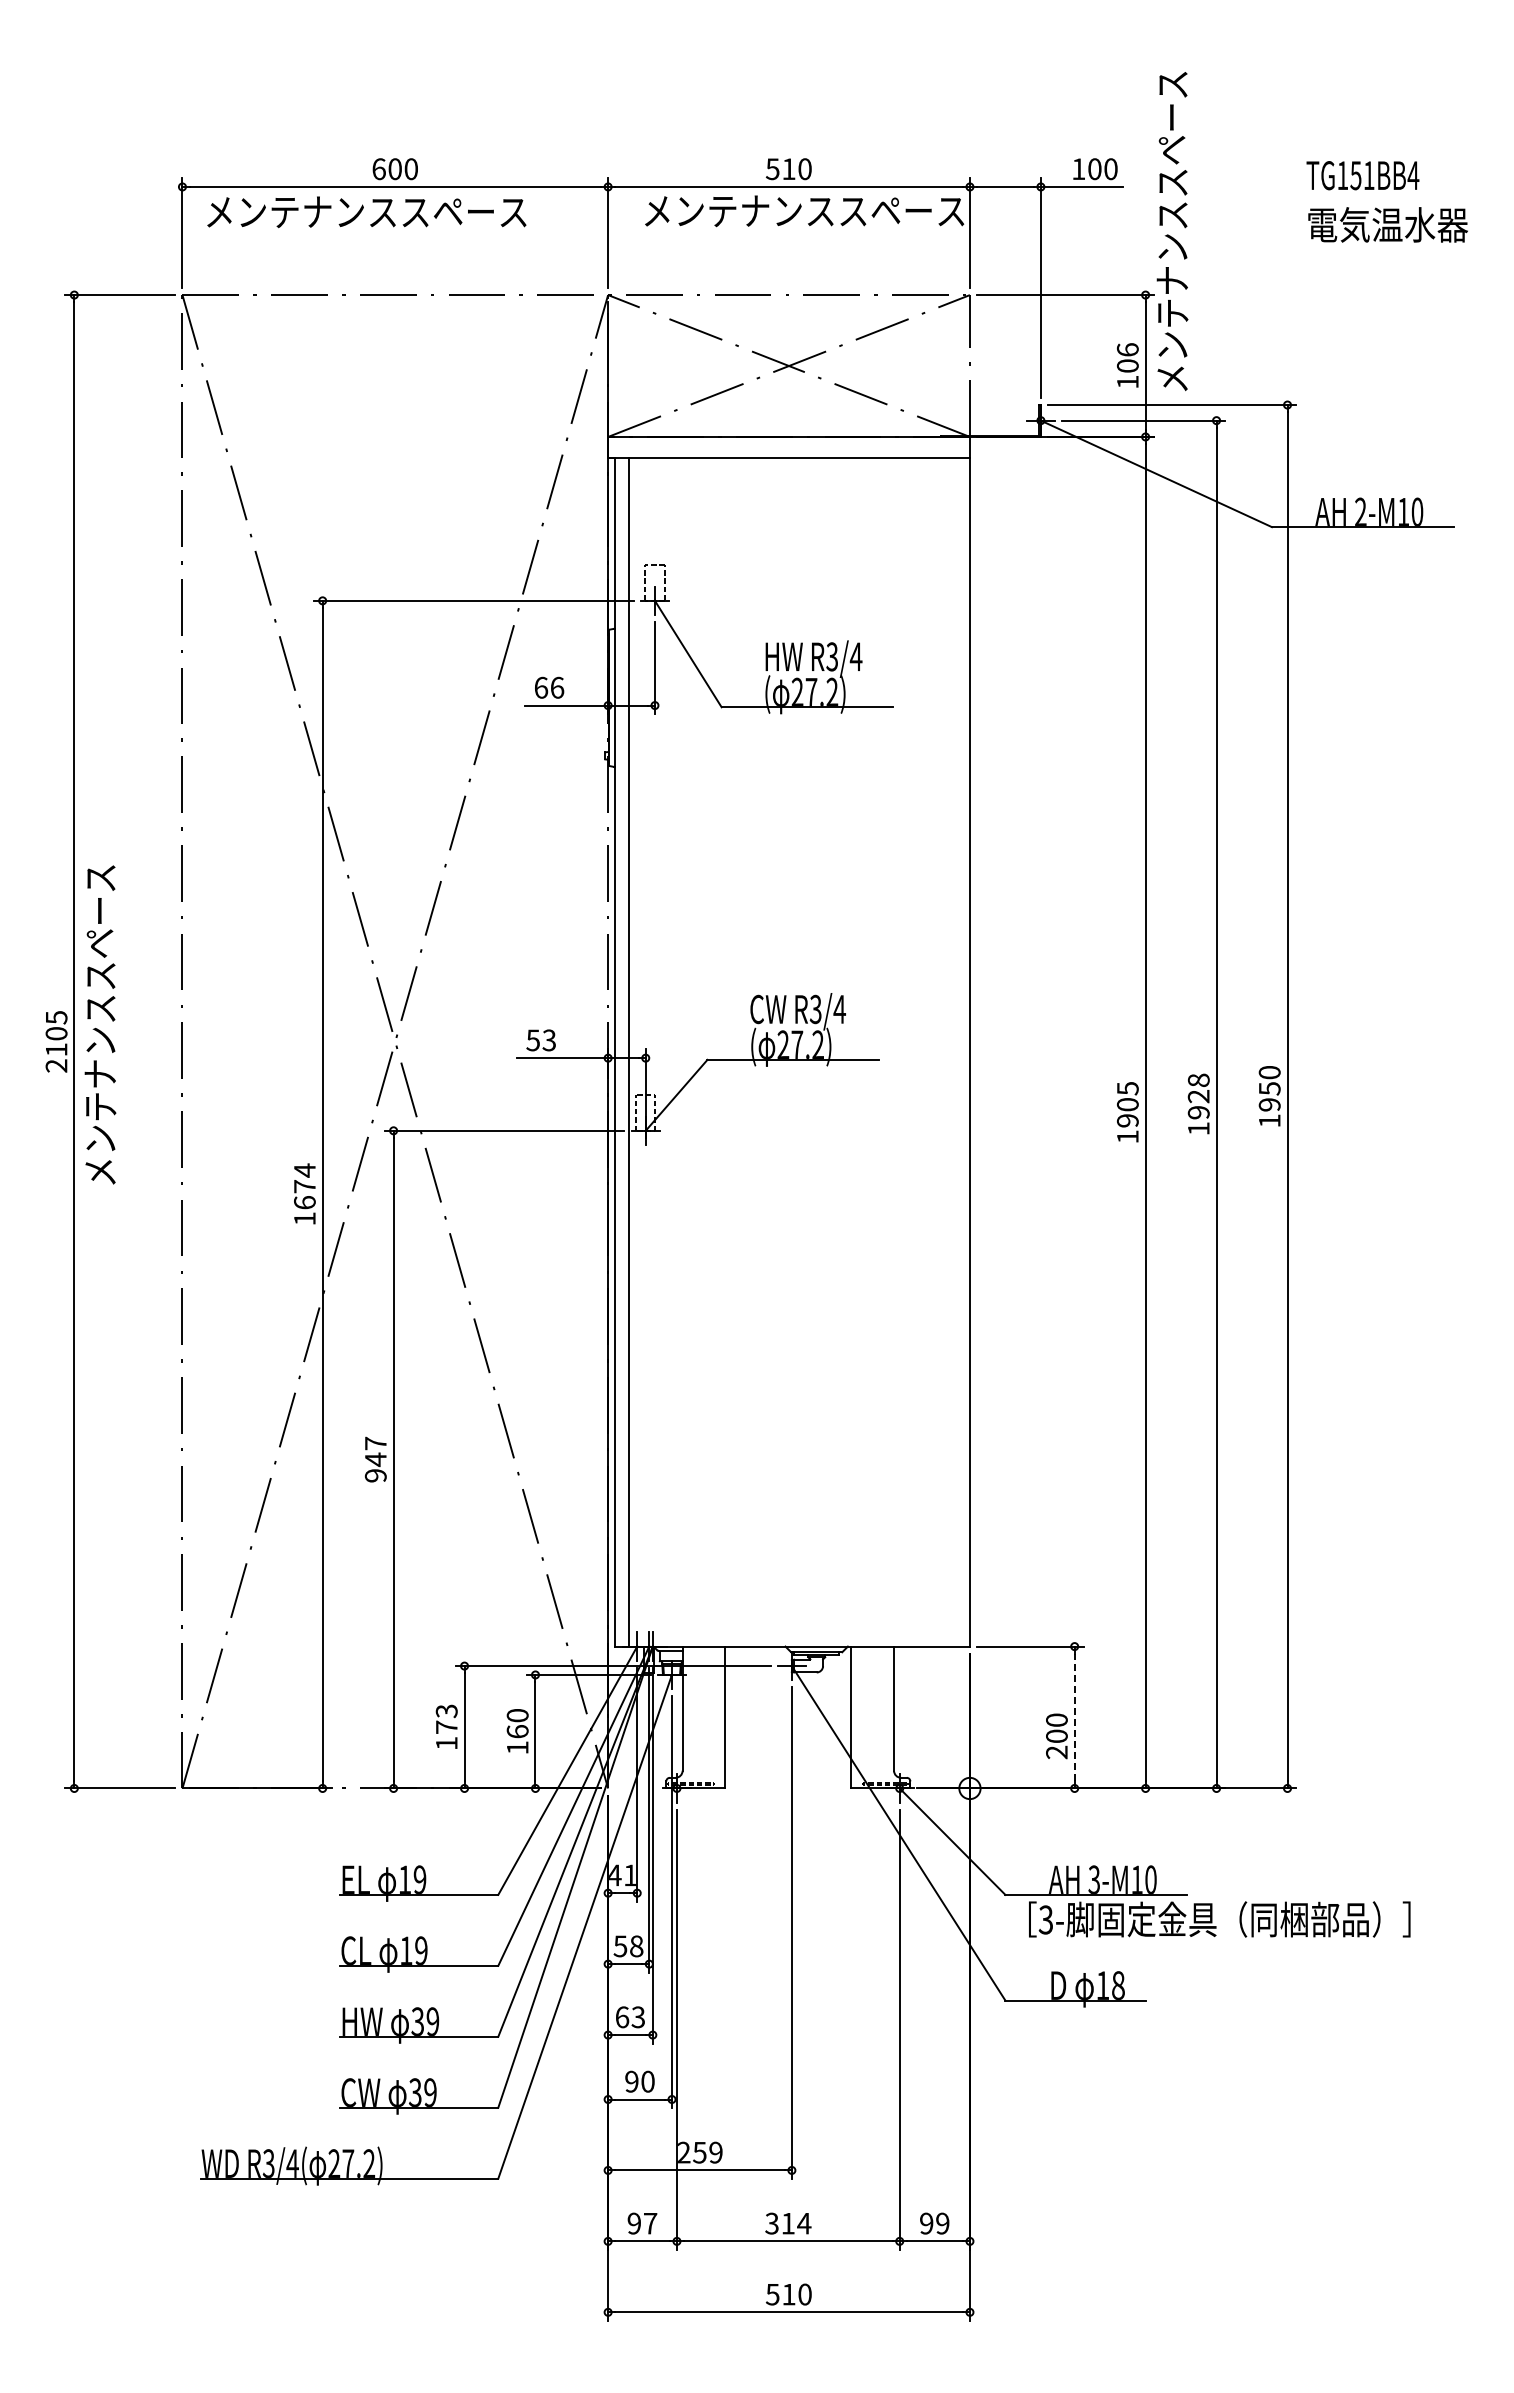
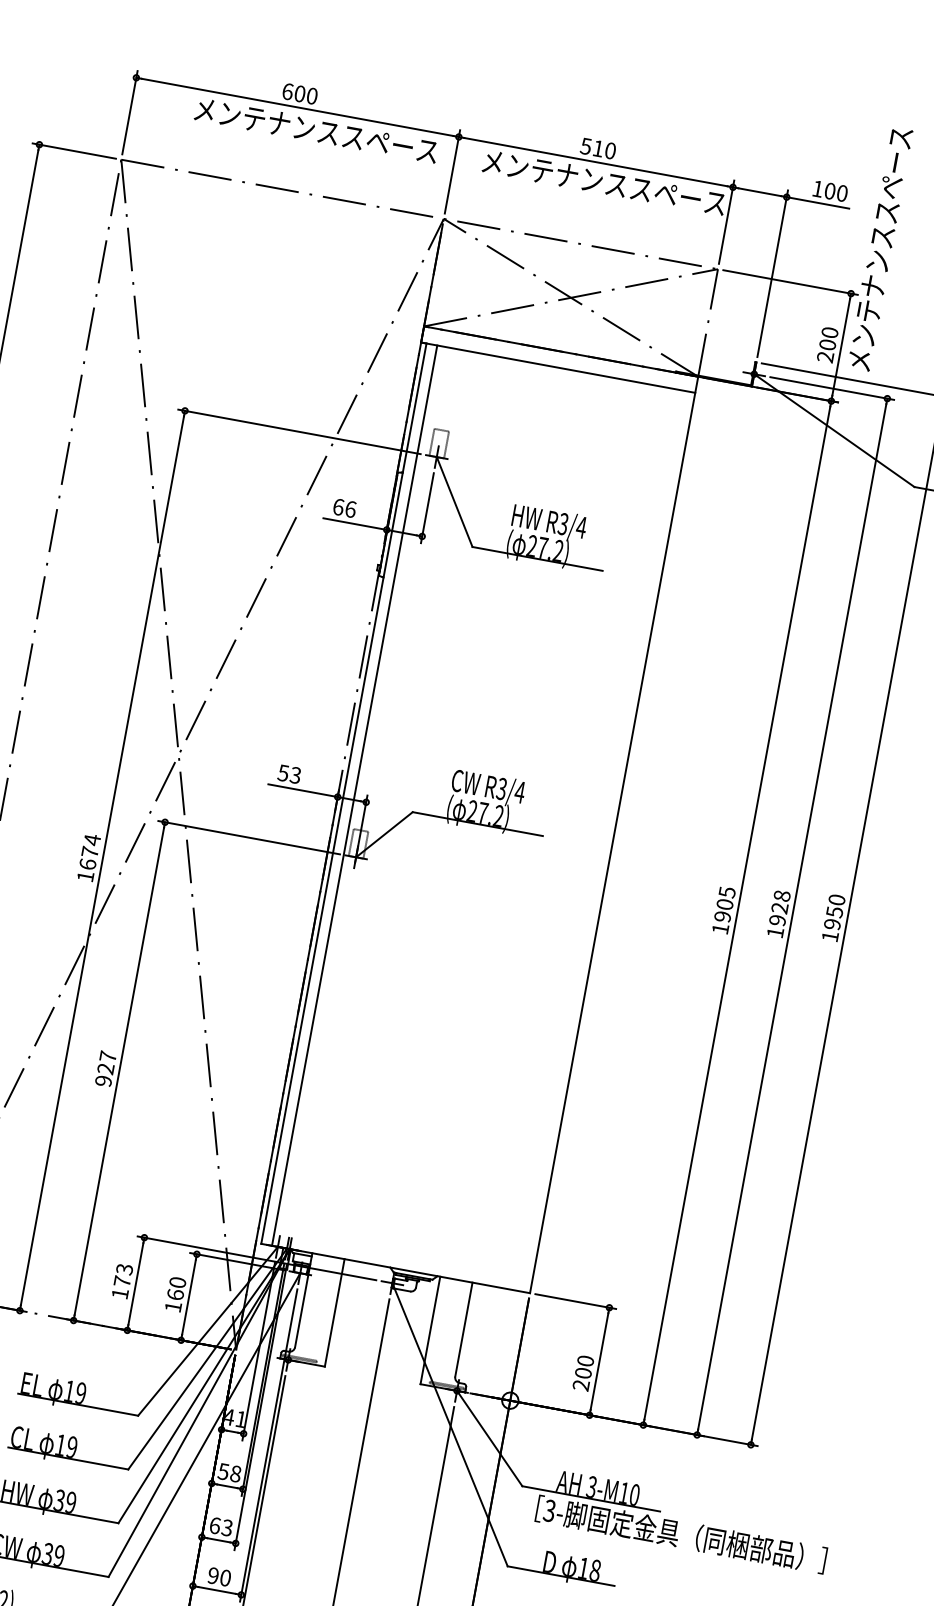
text: (366, 212) -> (316, 130), moved
text: (1127, 365) -> (827, 344), 106 -> 200
text: (375, 1459) -> (105, 1068), 947 -> 927
line: (1074, 1717) -> (599, 1361), dashed -> solid

